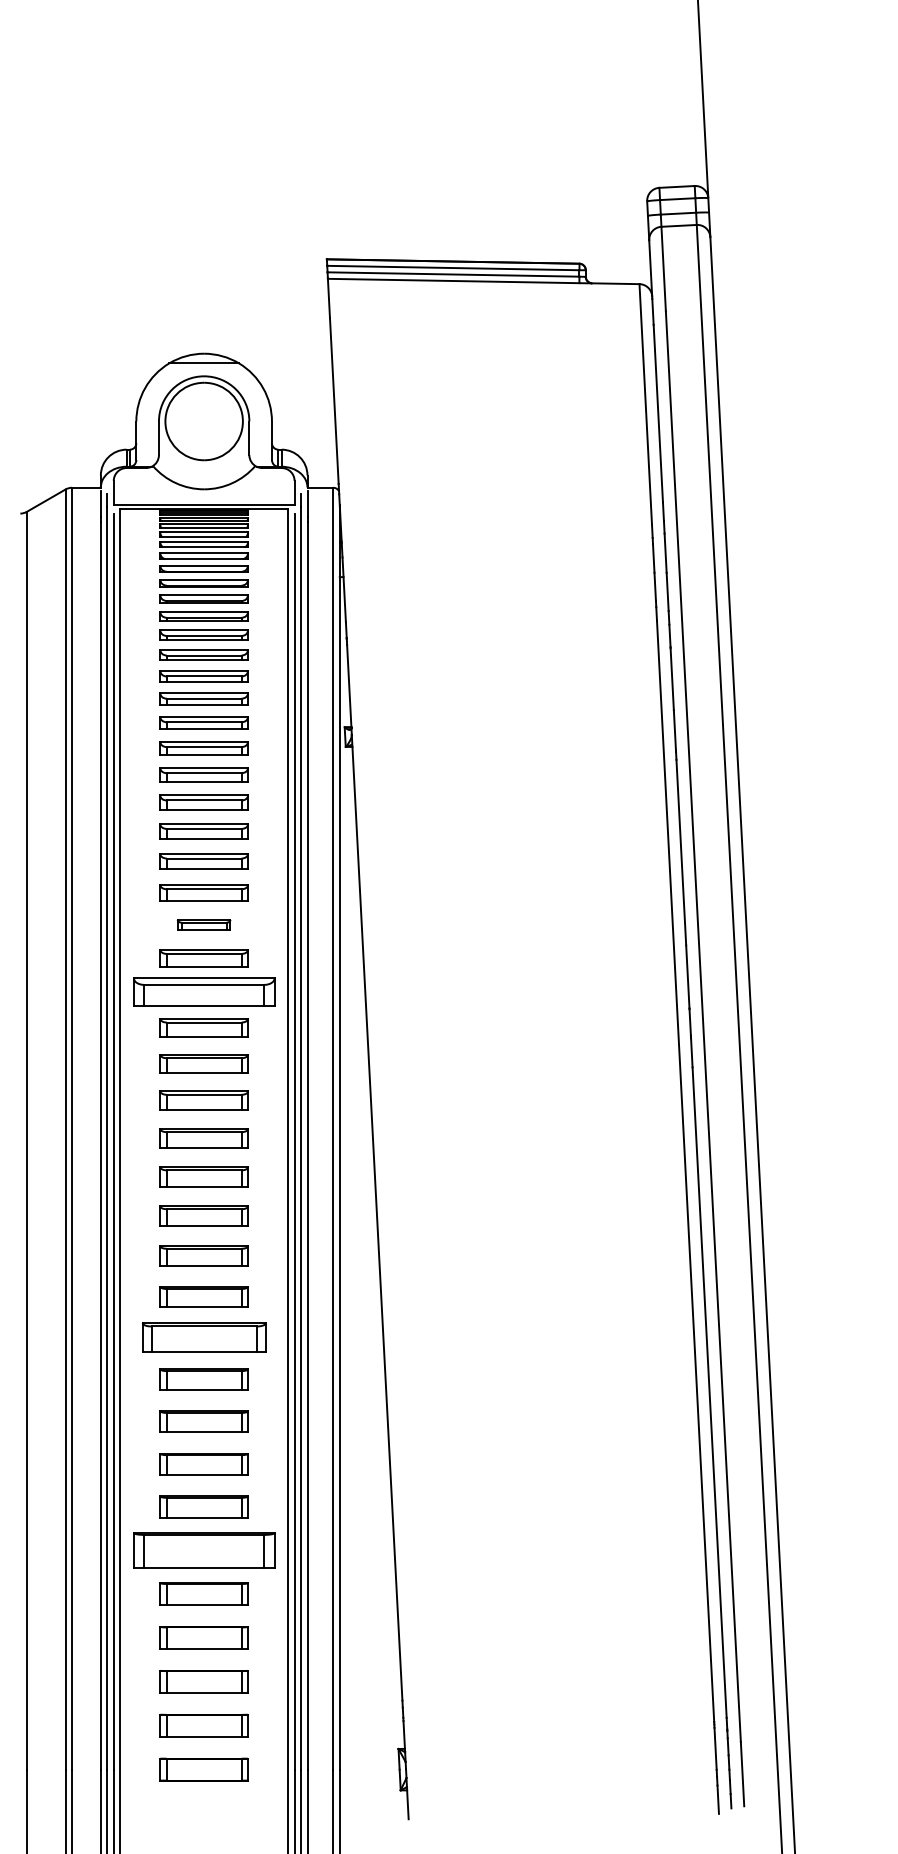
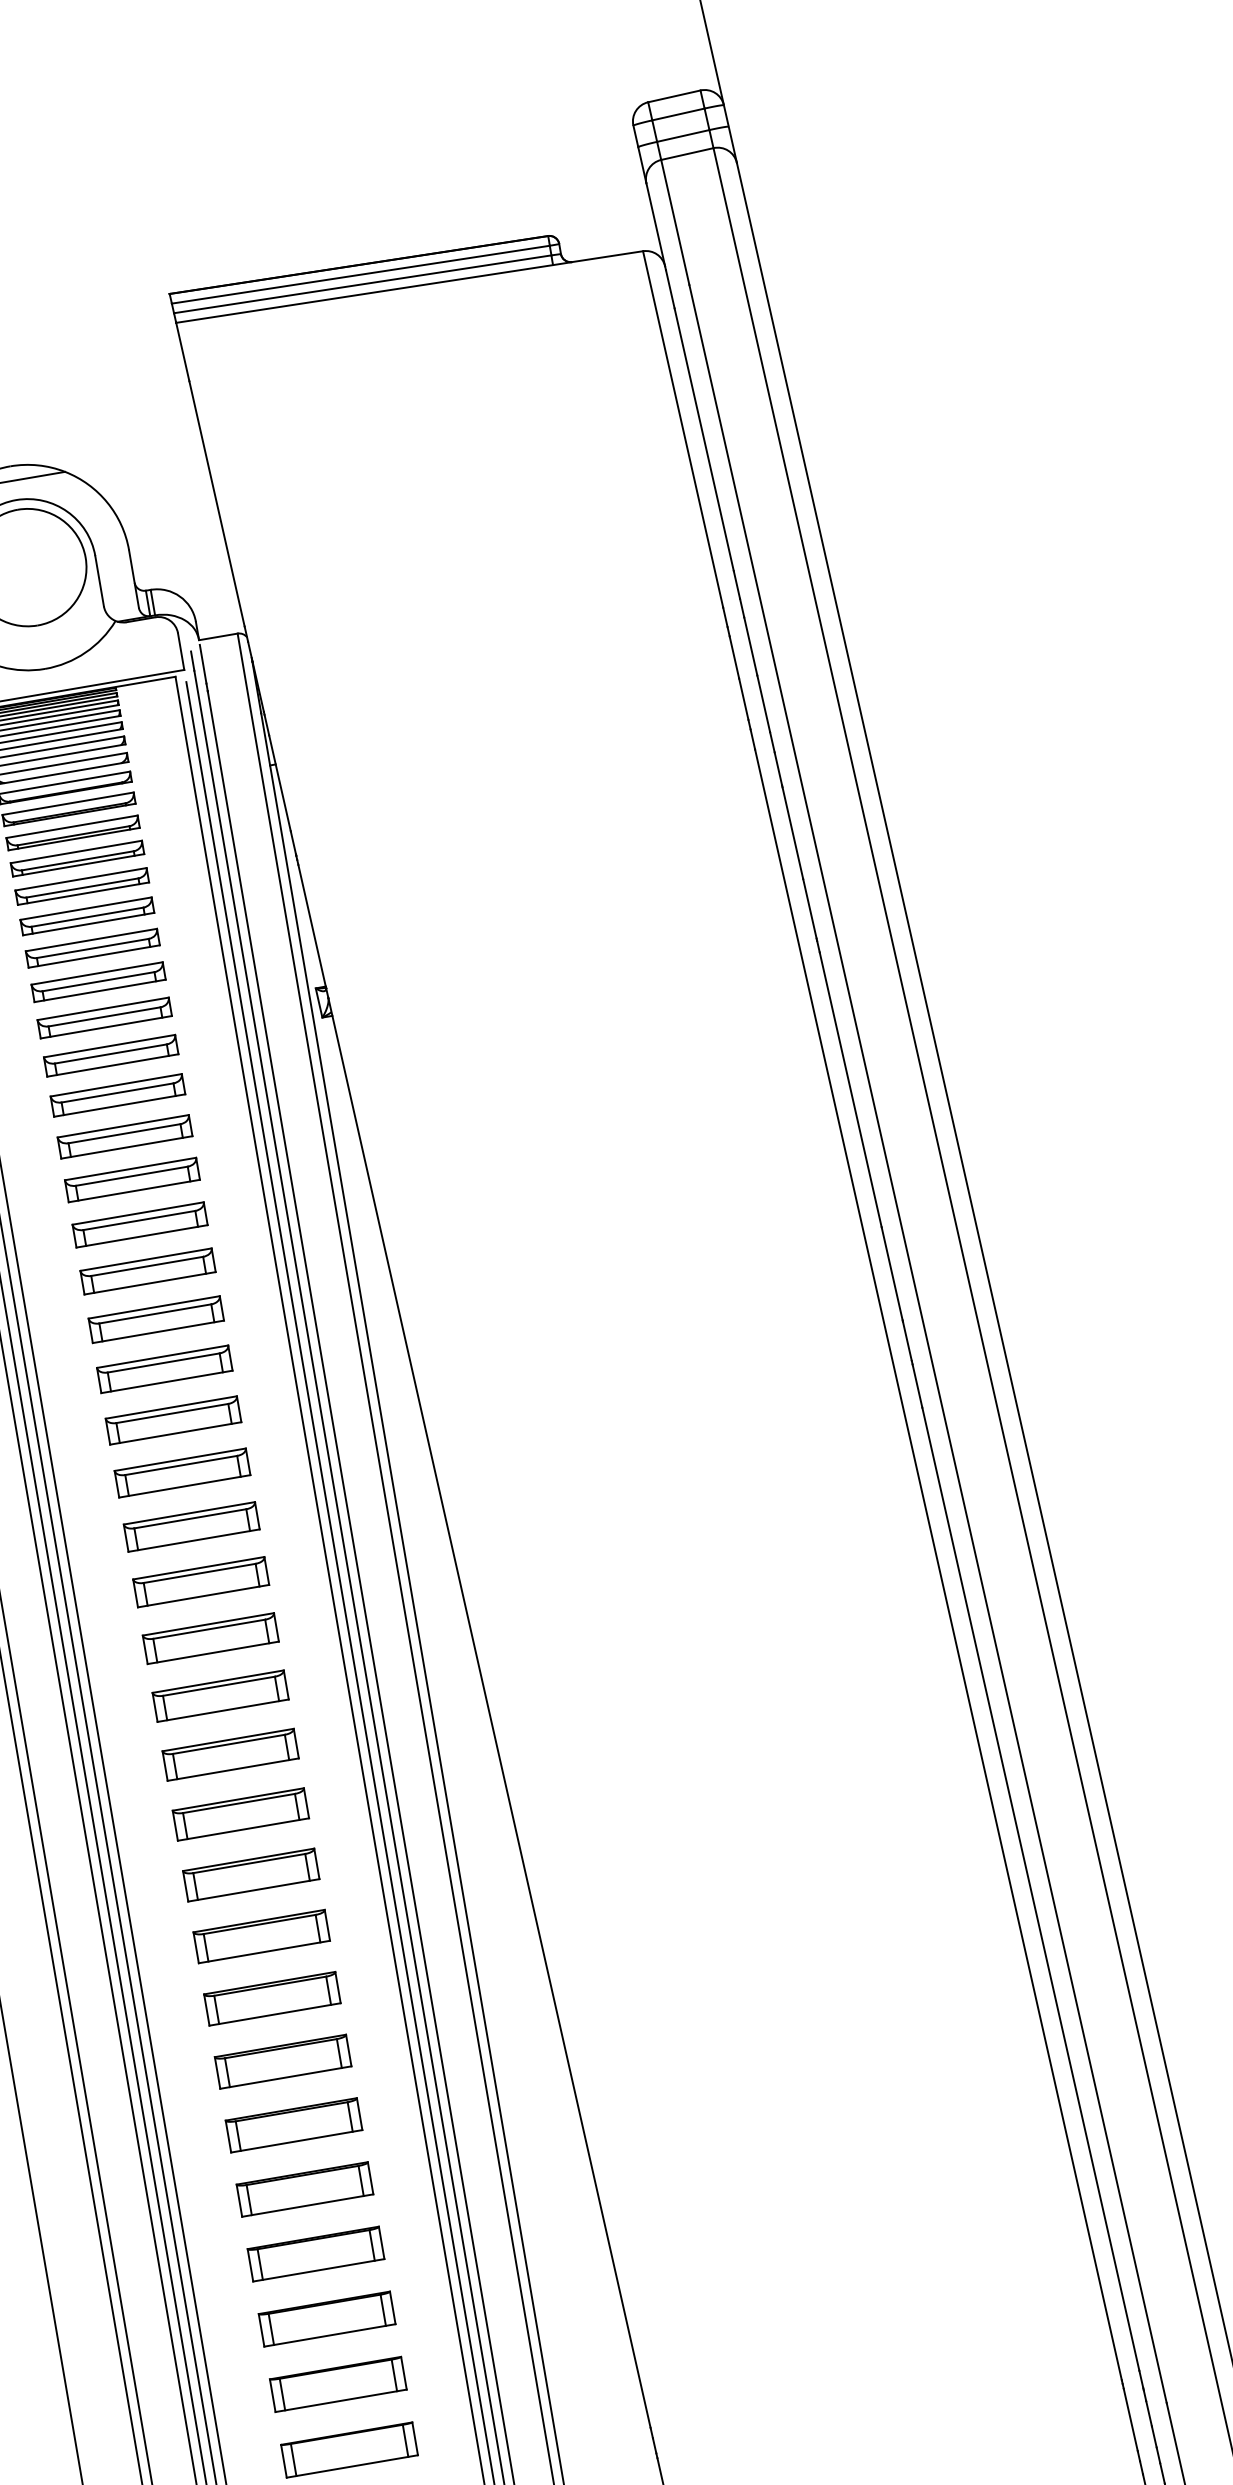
part: (203, 924) -> (155, 1319), size x1.67
part: (203, 992) -> (172, 1420), size x0.62
part: (203, 1337) -> (260, 1936), size x0.71
part: (203, 1550) -> (315, 2254), size x0.62

